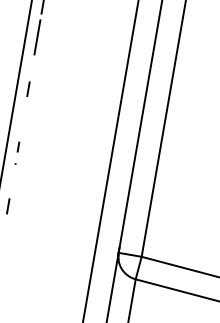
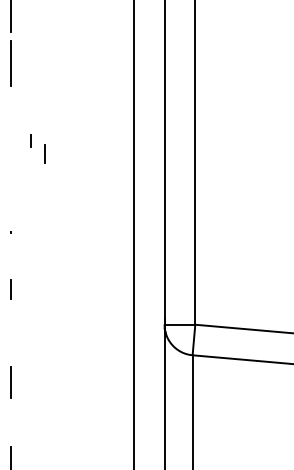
line: (28, 89) -> (44, 153), moved
line: (18, 146) -> (30, 140), moved

